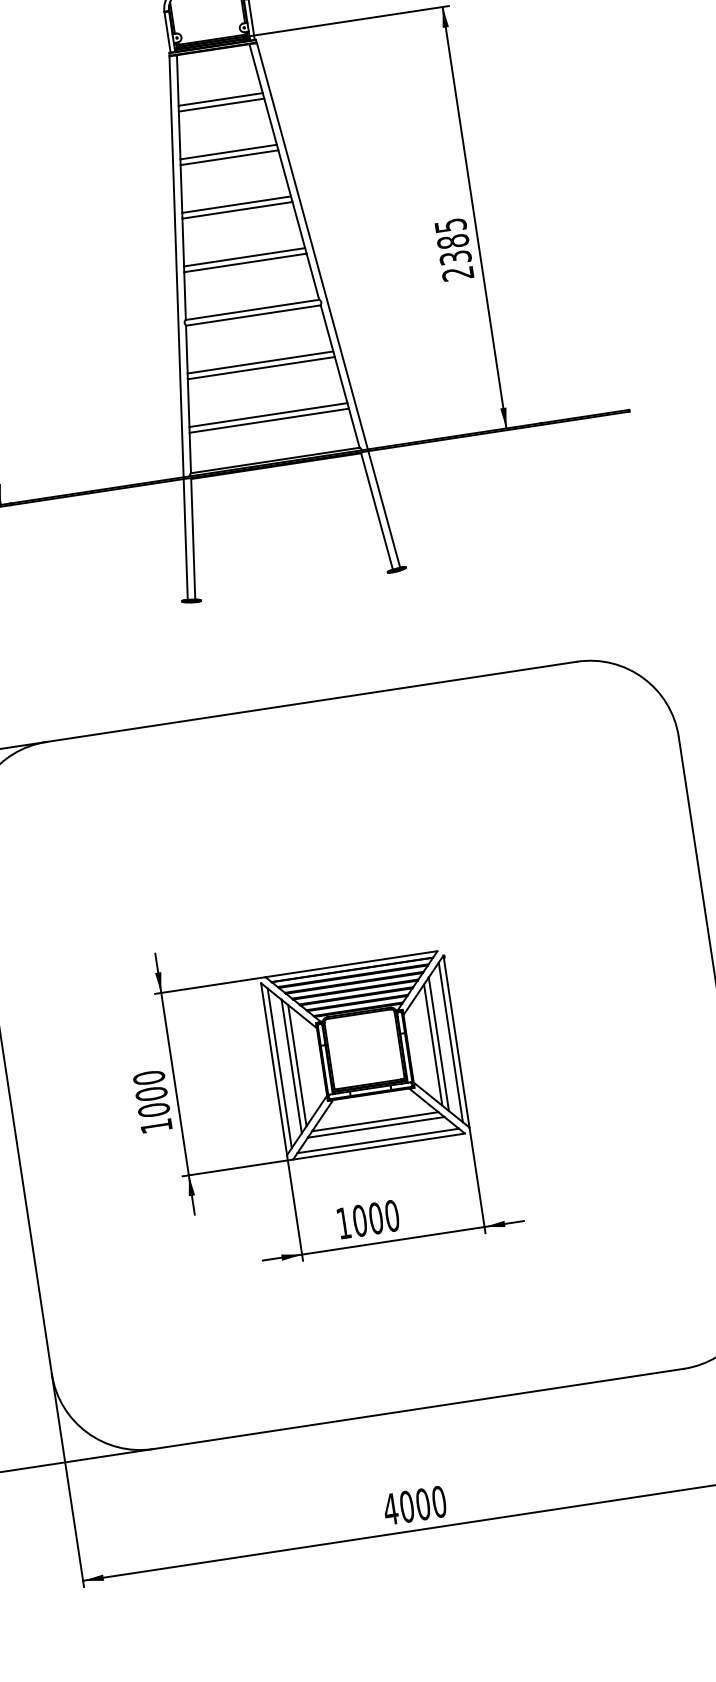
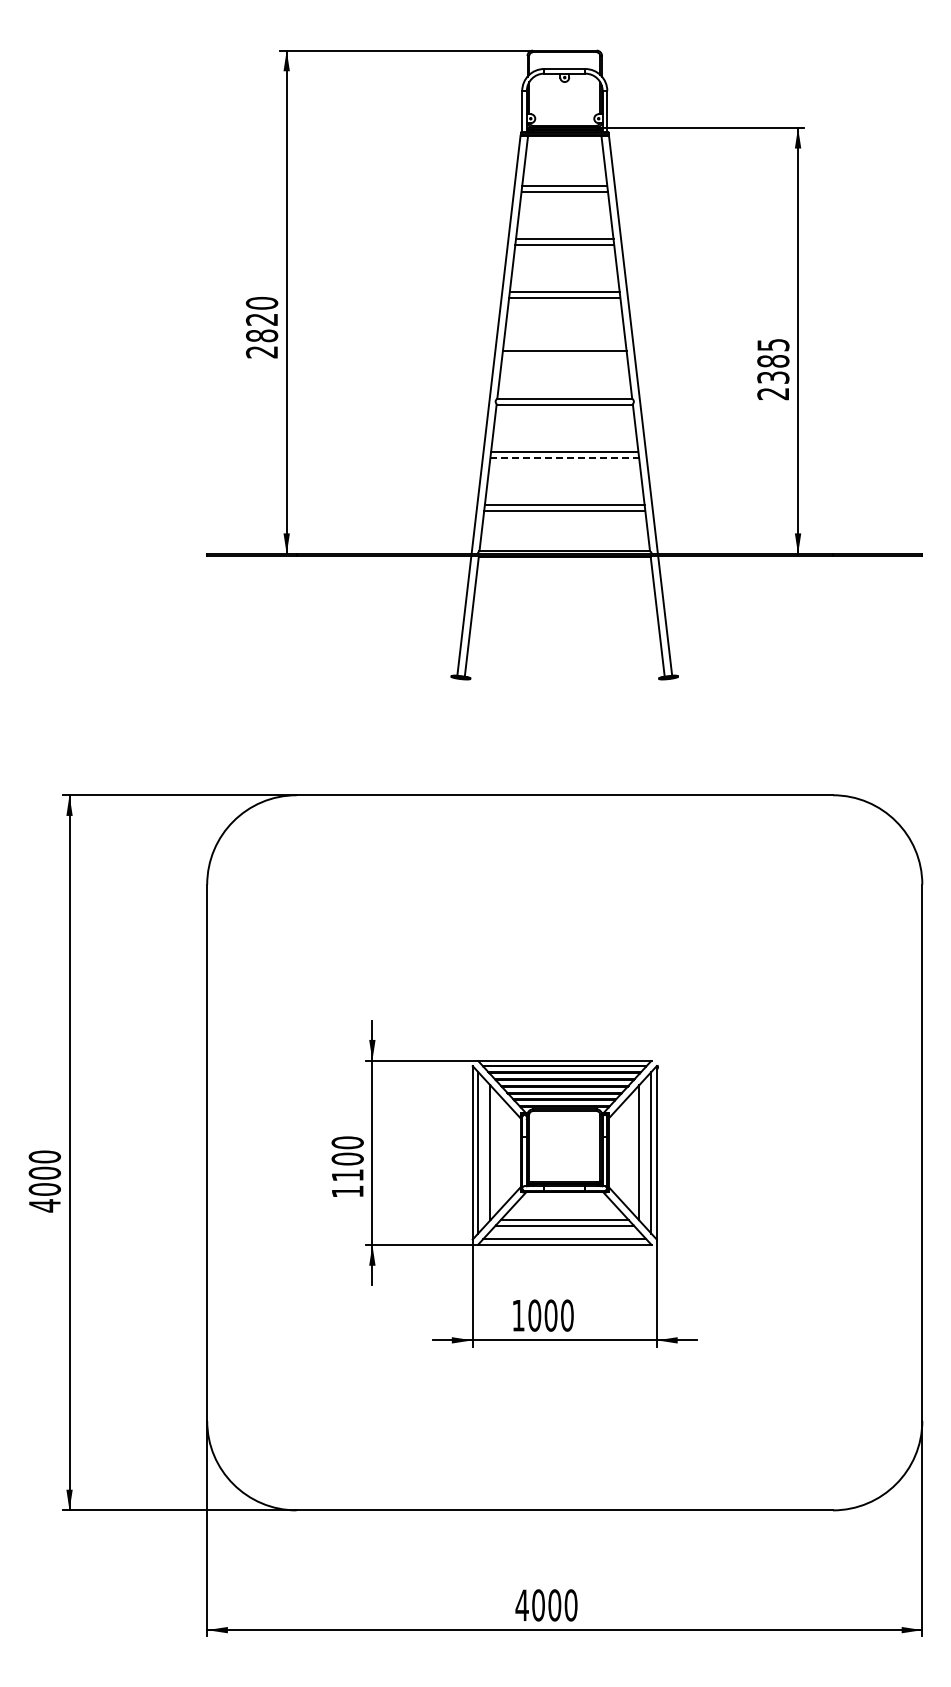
line: (244, 257) -> (564, 345), removed
line: (262, 367) -> (565, 457), solid -> dashed
line: (433, 1044) -> (633, 1152), removed
line: (297, 1065) -> (496, 1152), removed
text: (153, 1110) -> (347, 1175), 1000 -> 1100

